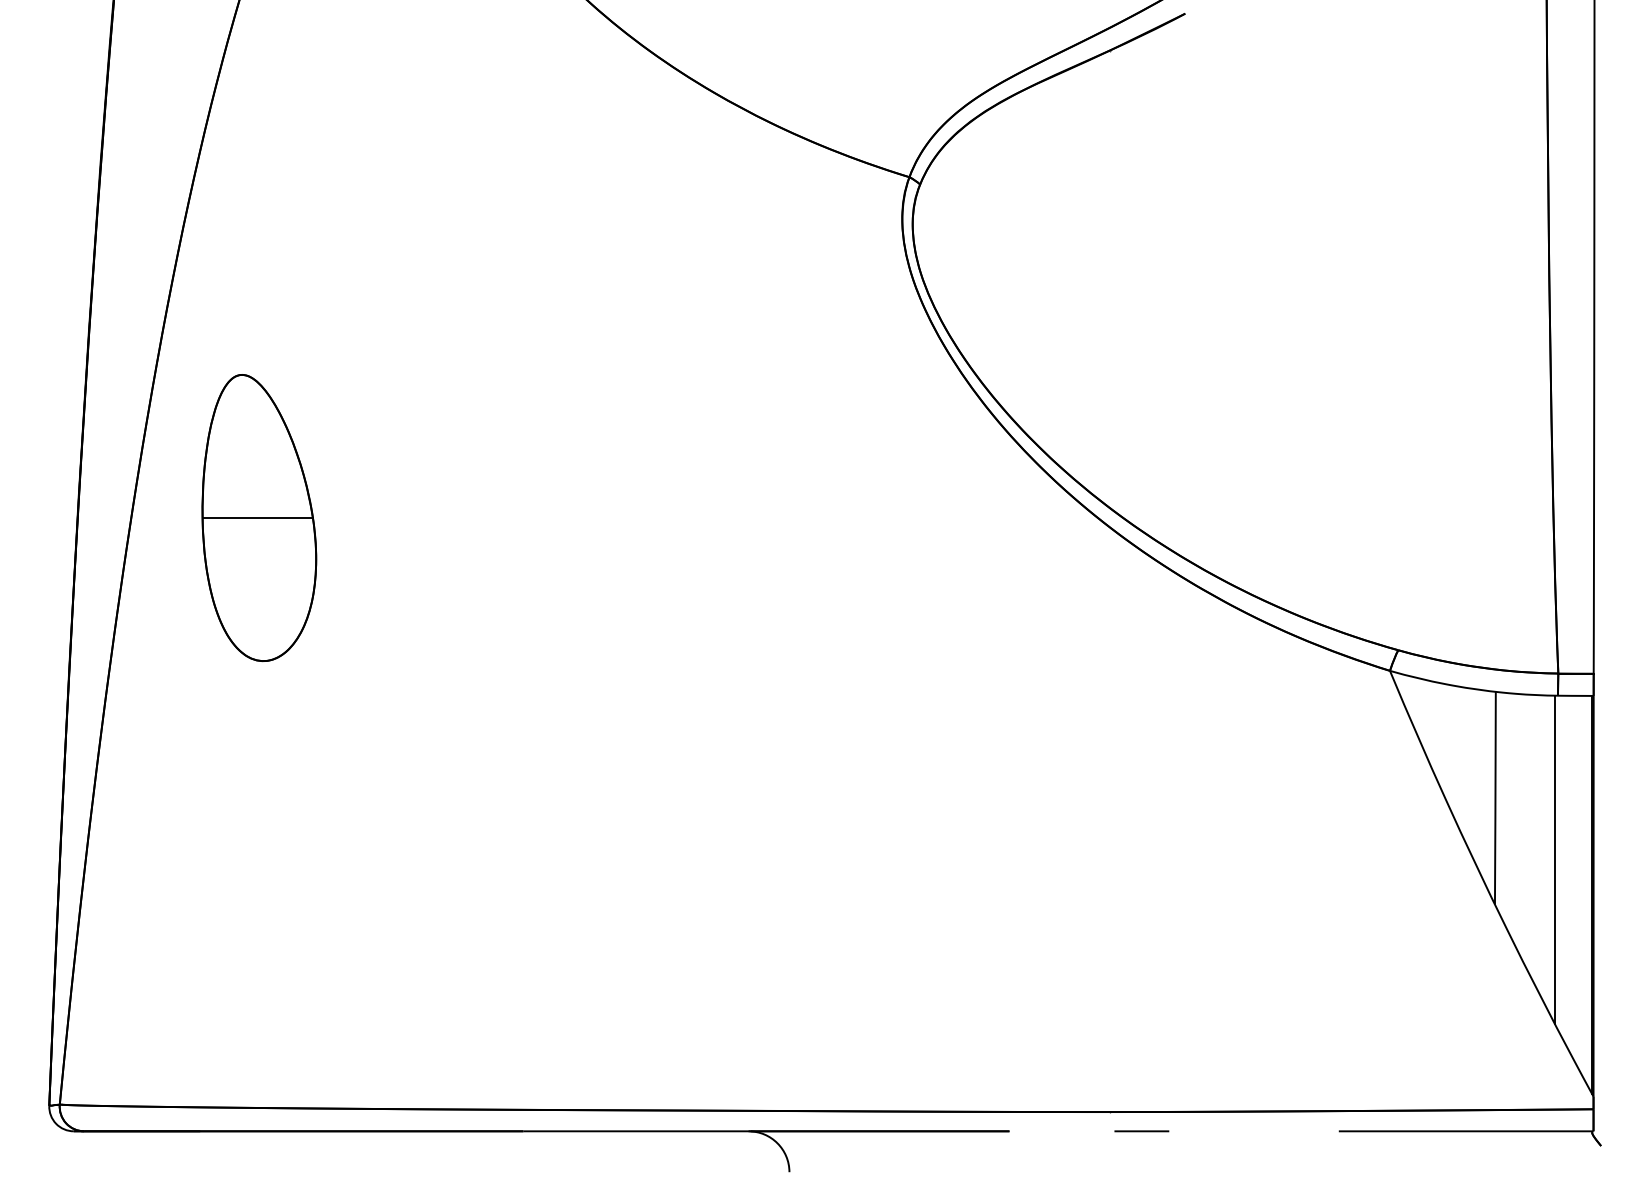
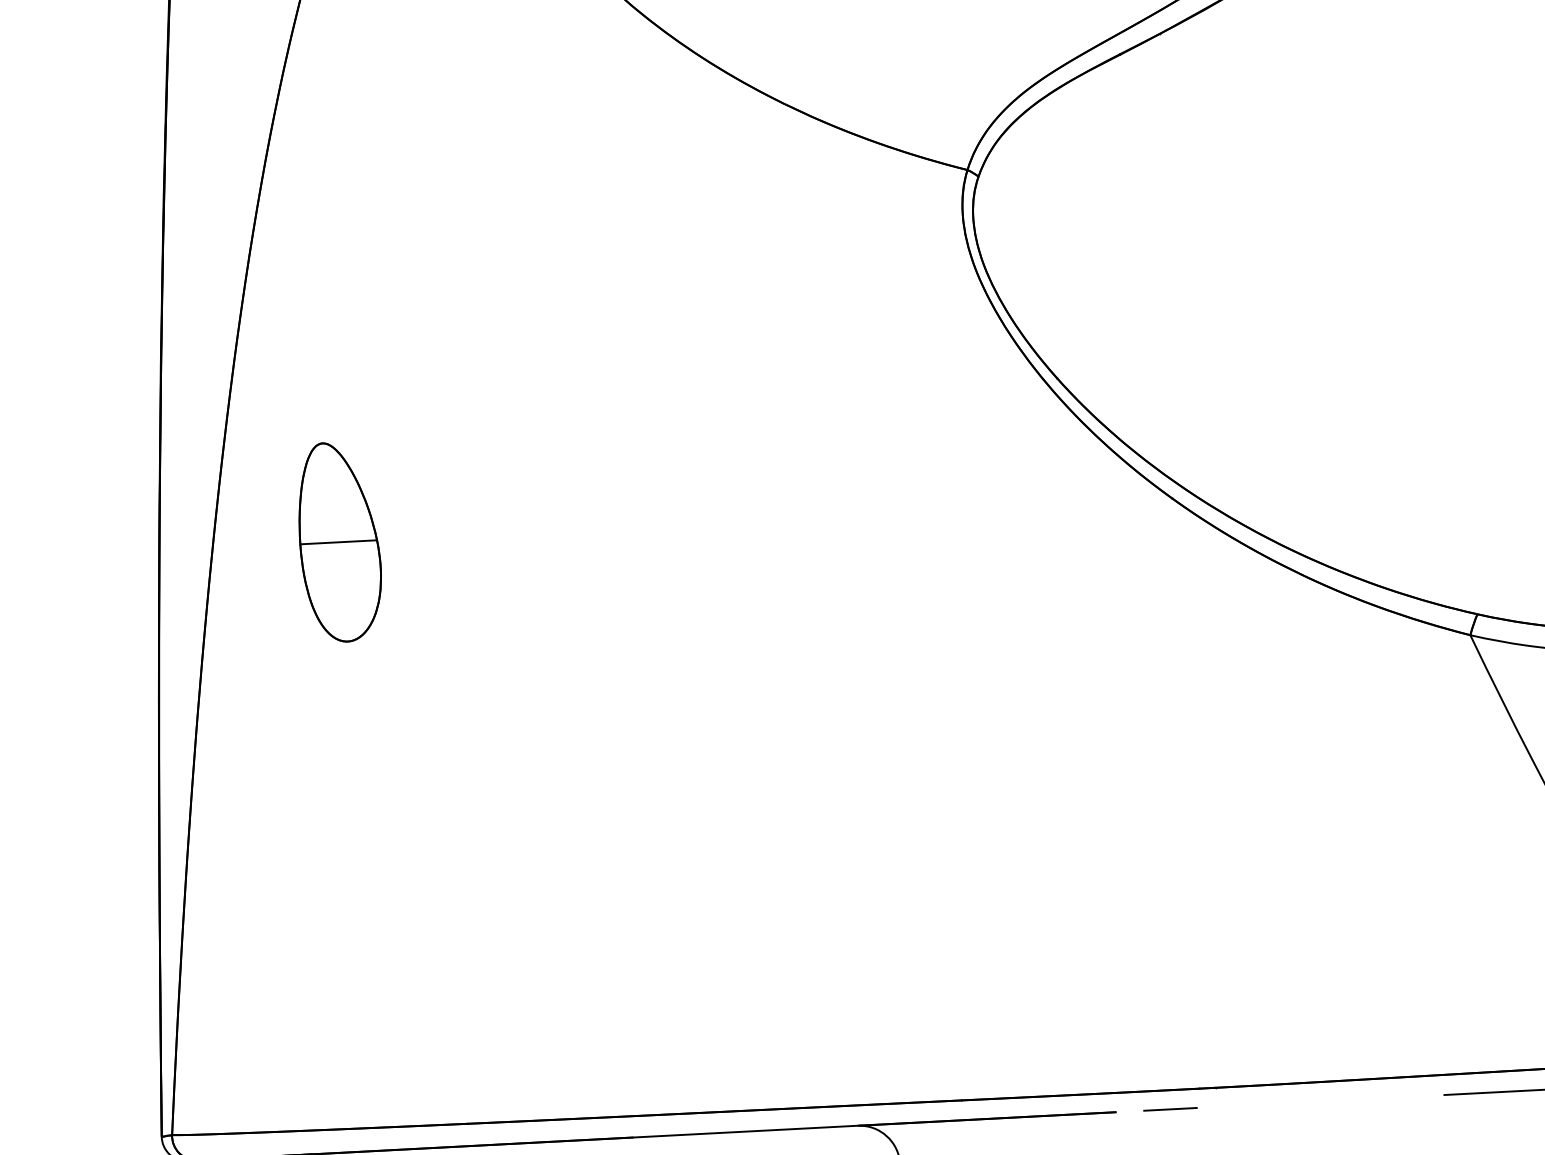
part: (259, 517) -> (339, 541), size x0.7
line: (1141, 1131) -> (1170, 1109), moved

